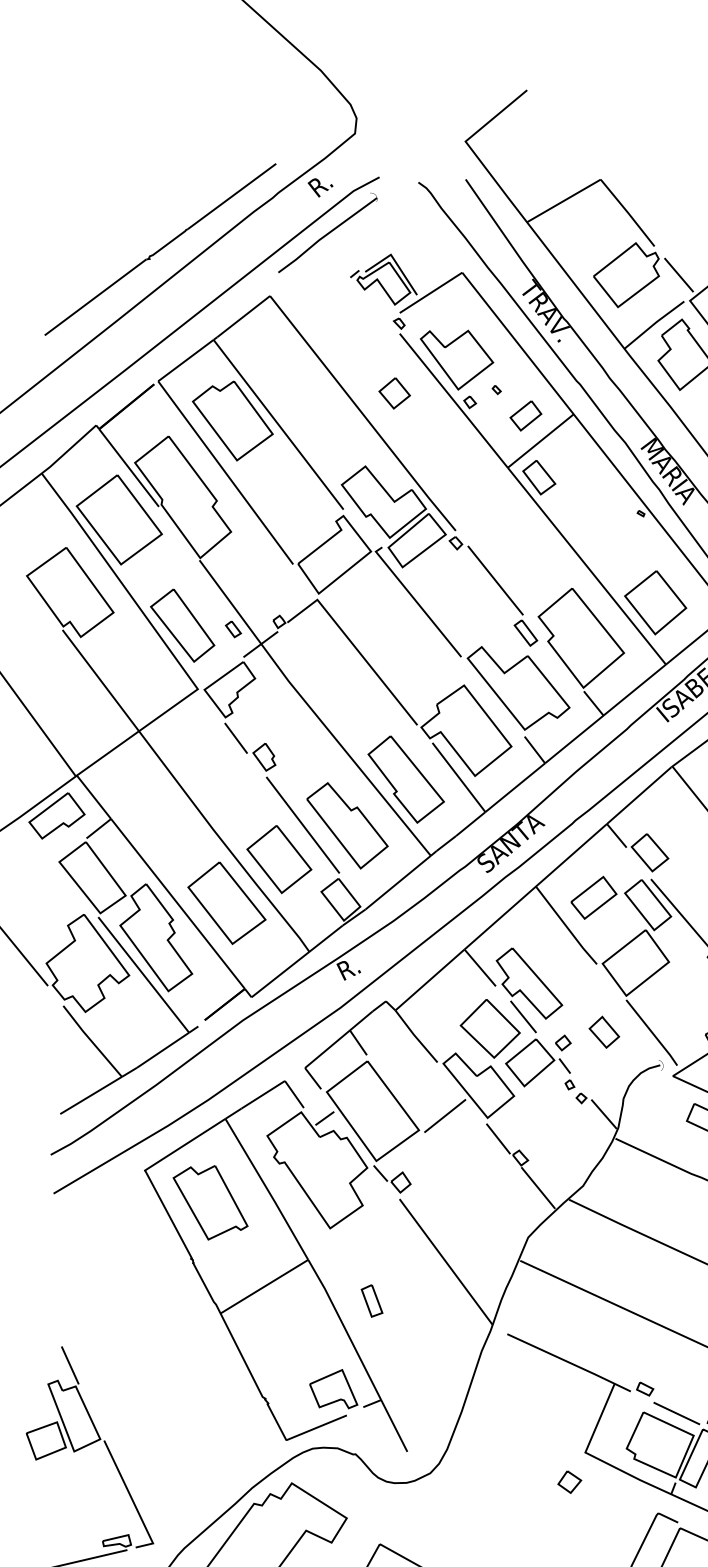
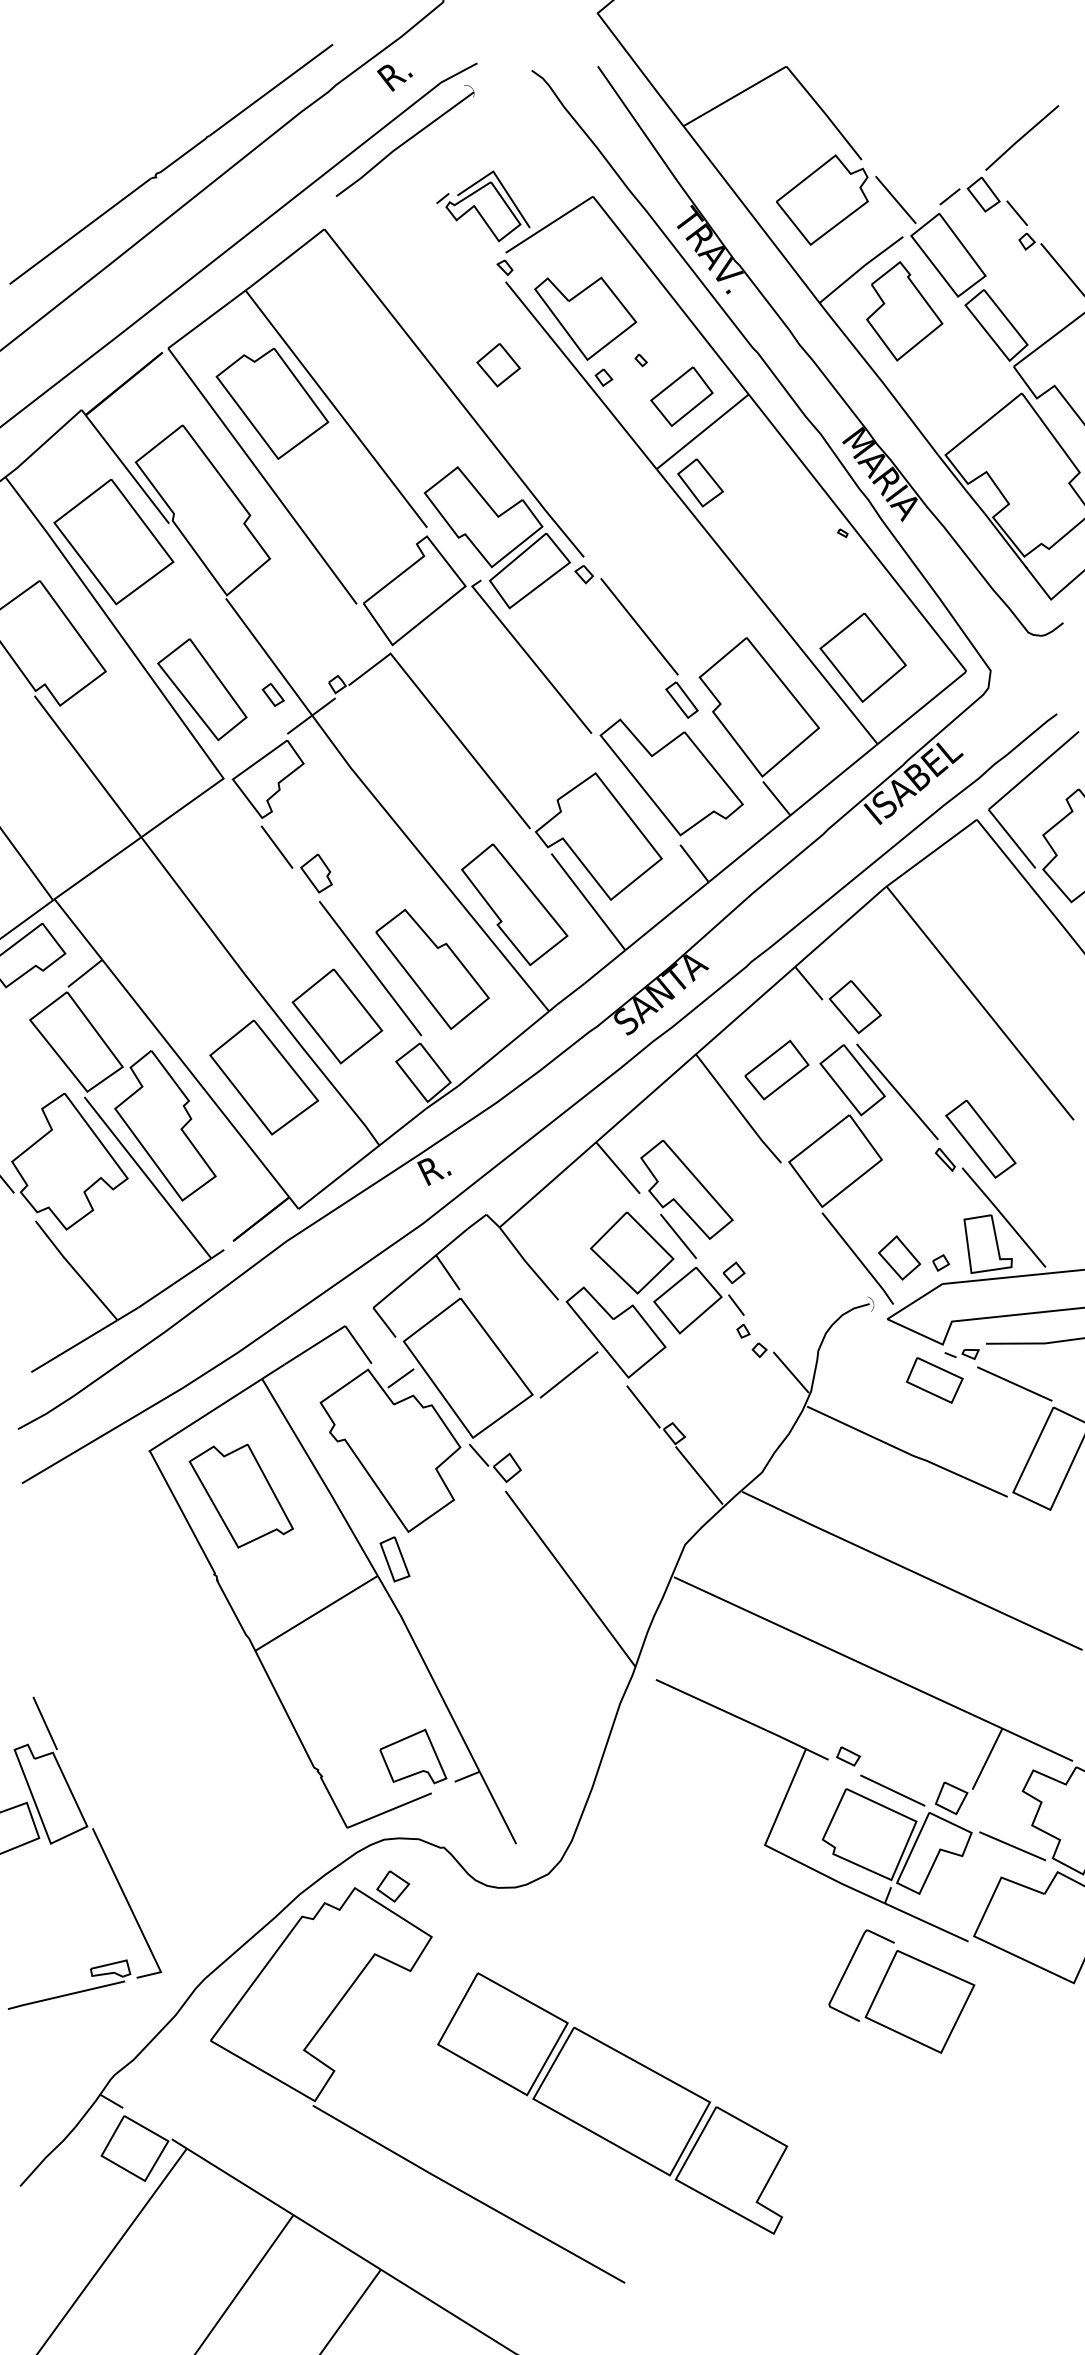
part: (525, 415) -> (681, 396), size x1.43
part: (604, 1031) -> (899, 1257), moved
part: (371, 1301) -> (394, 1559), moved
part: (569, 1482) -> (393, 1886), moved

